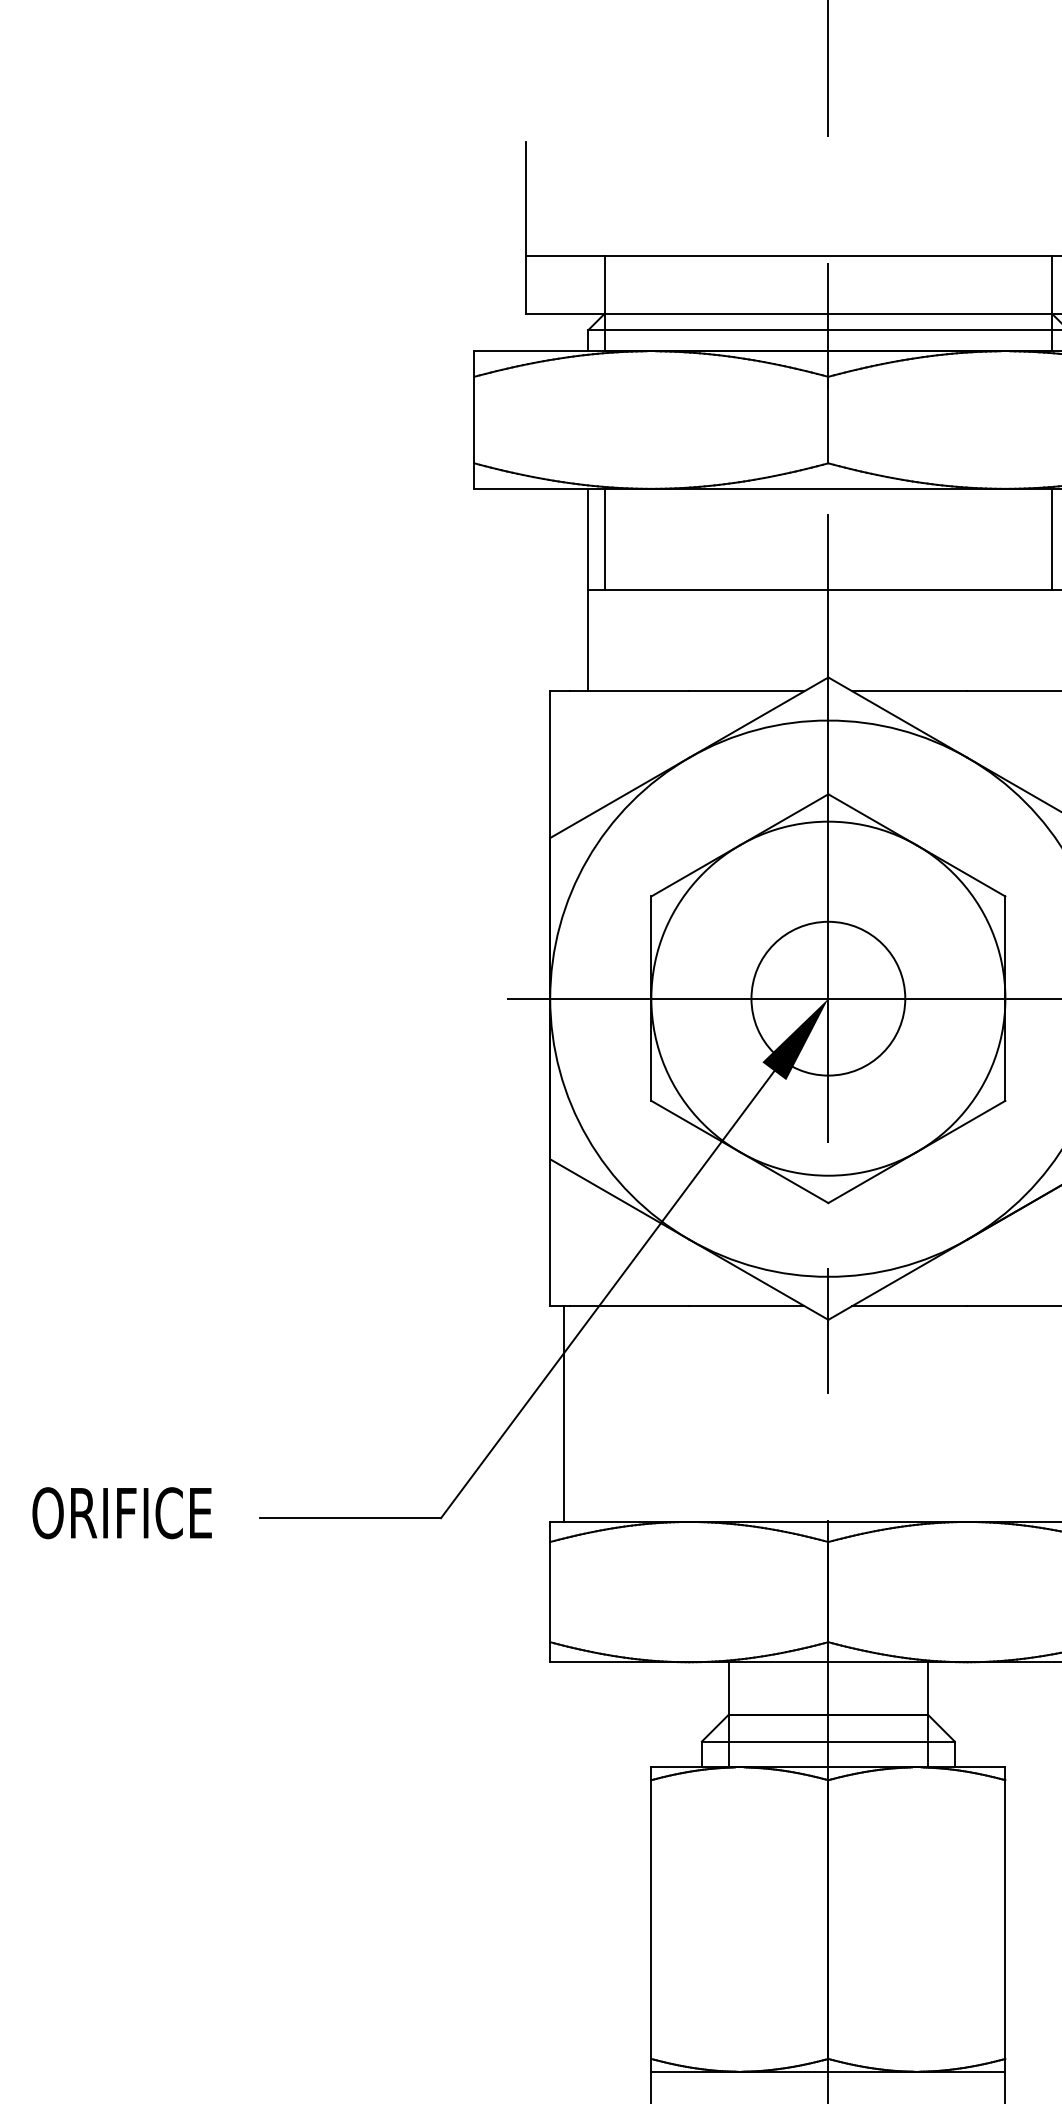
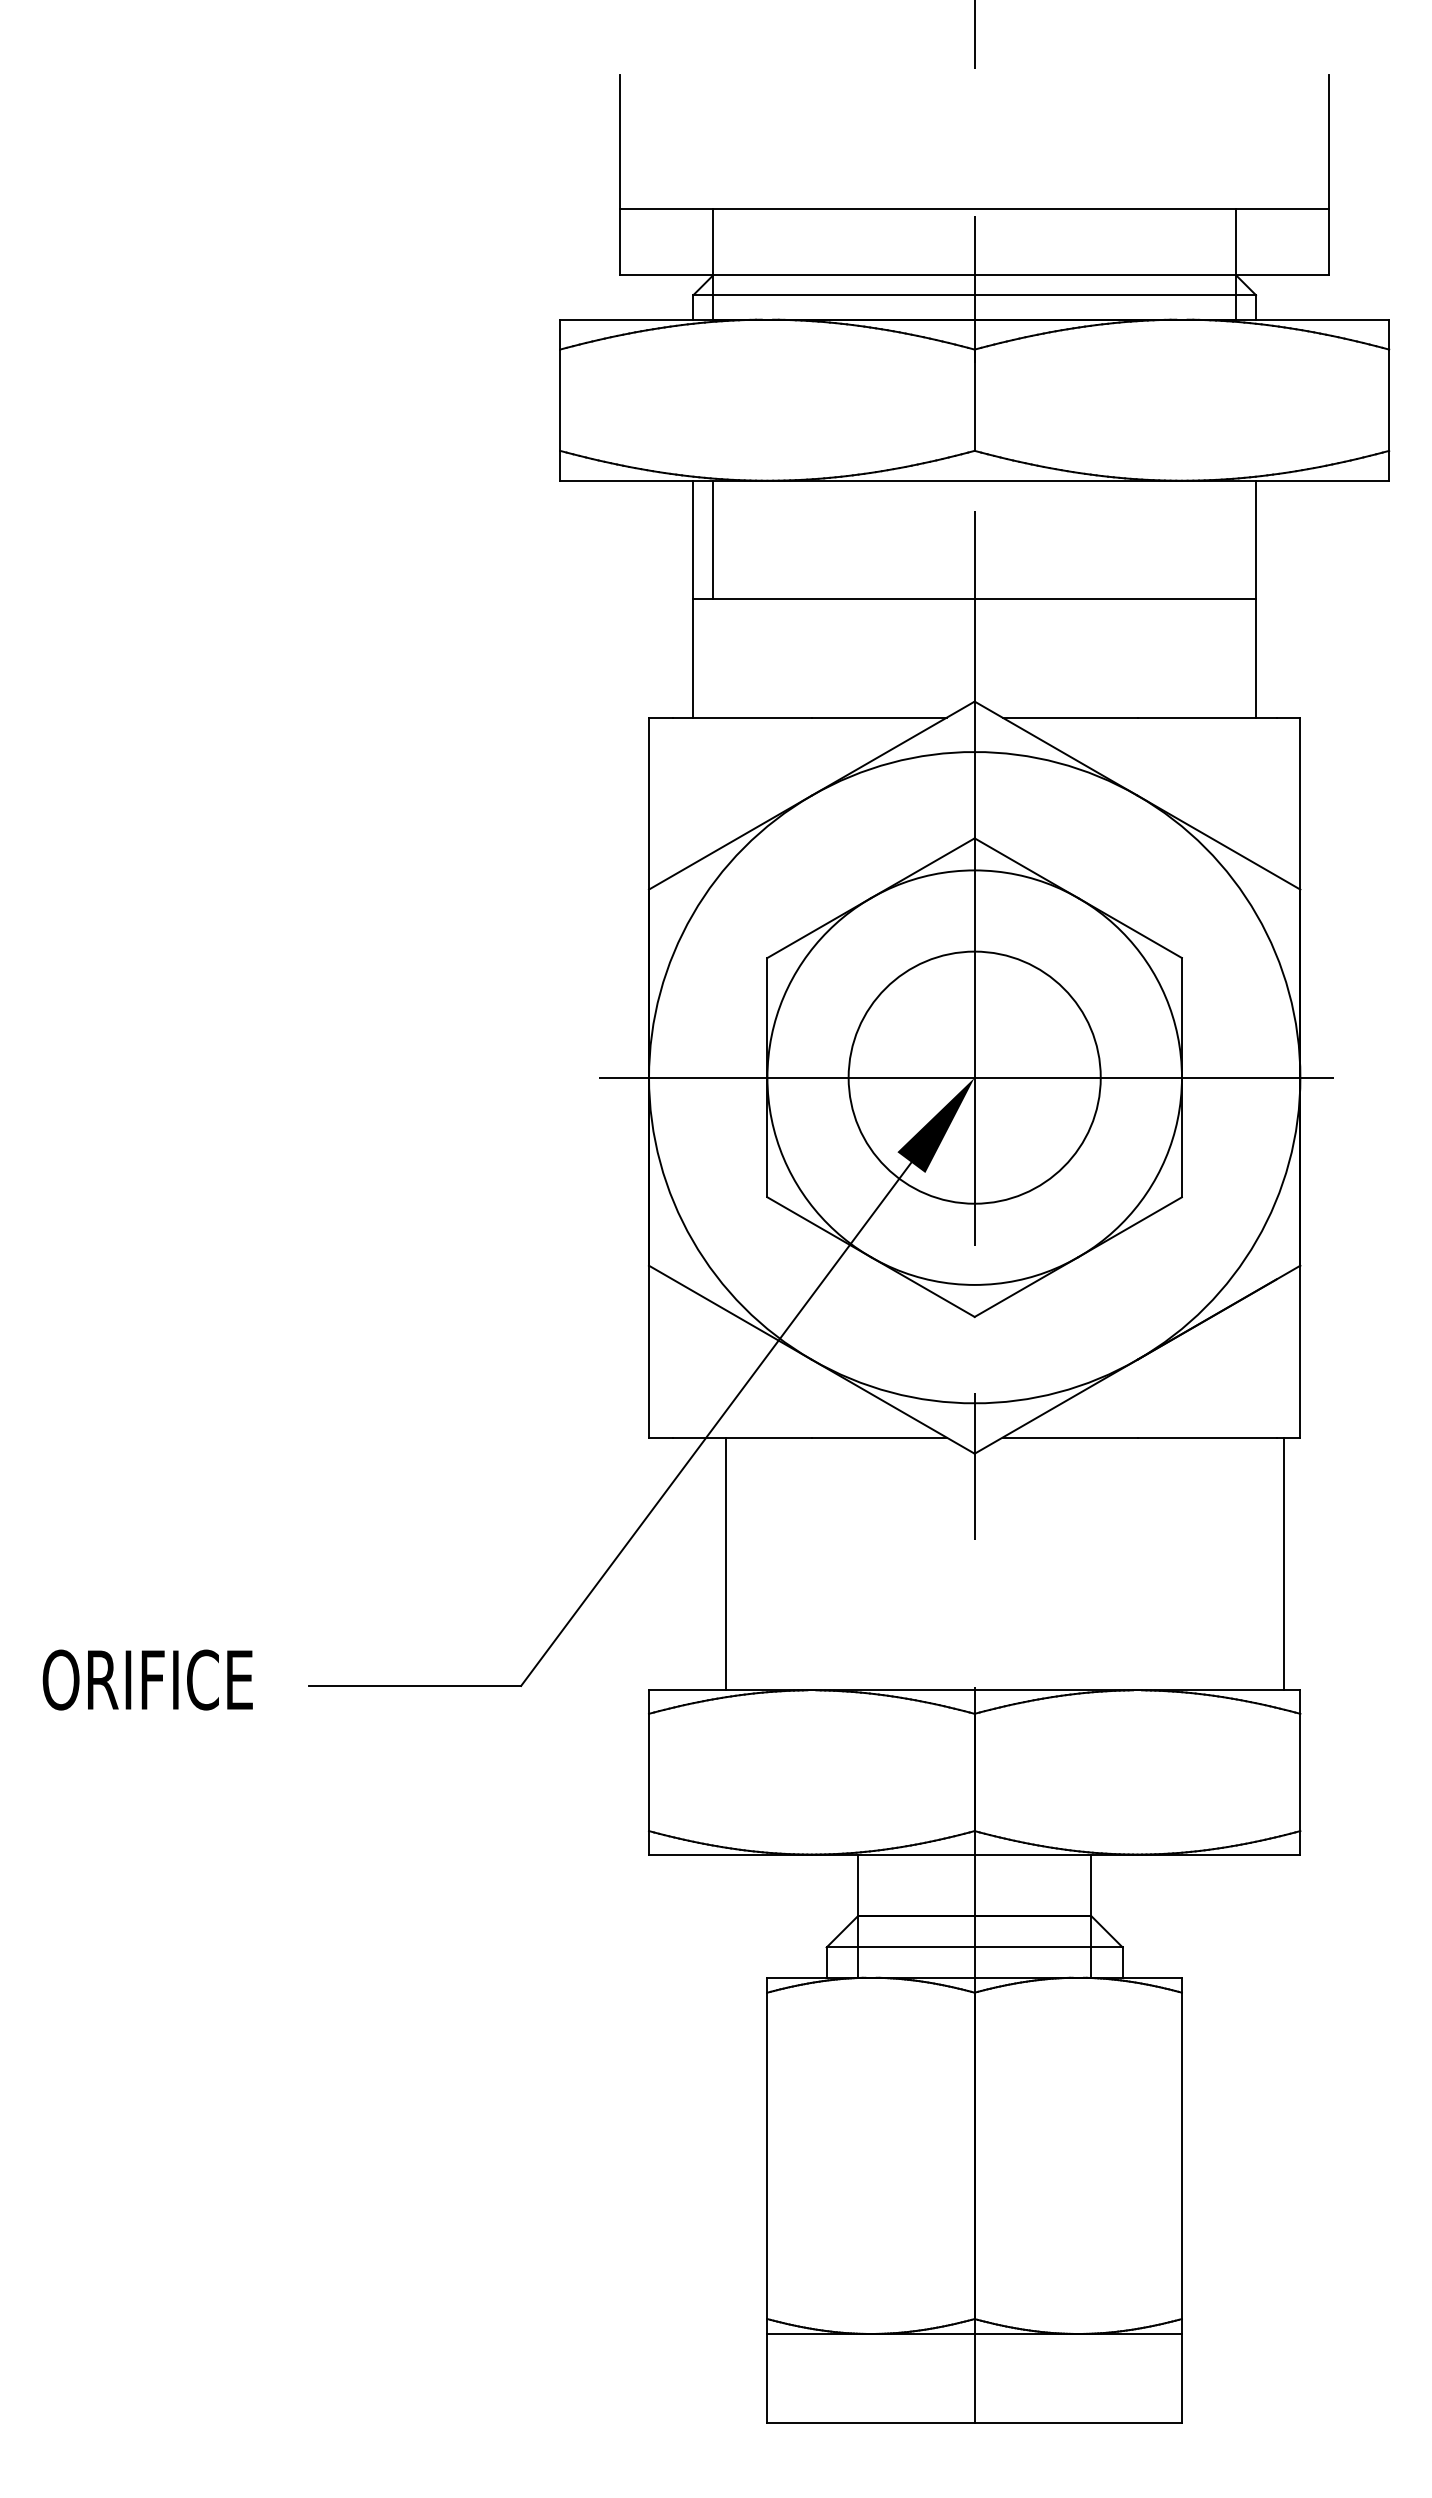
line: (1051, 539) -> (1236, 539), removed
circle: (828, 998) -> (974, 1077), size x1.4
line: (564, 1413) -> (726, 1563), moved

